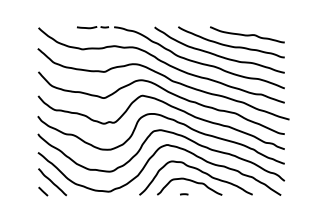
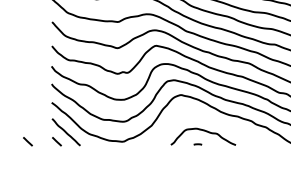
curve: (199, 171) -> (213, 121), removed
line: (14, 191) -> (28, 141), added

